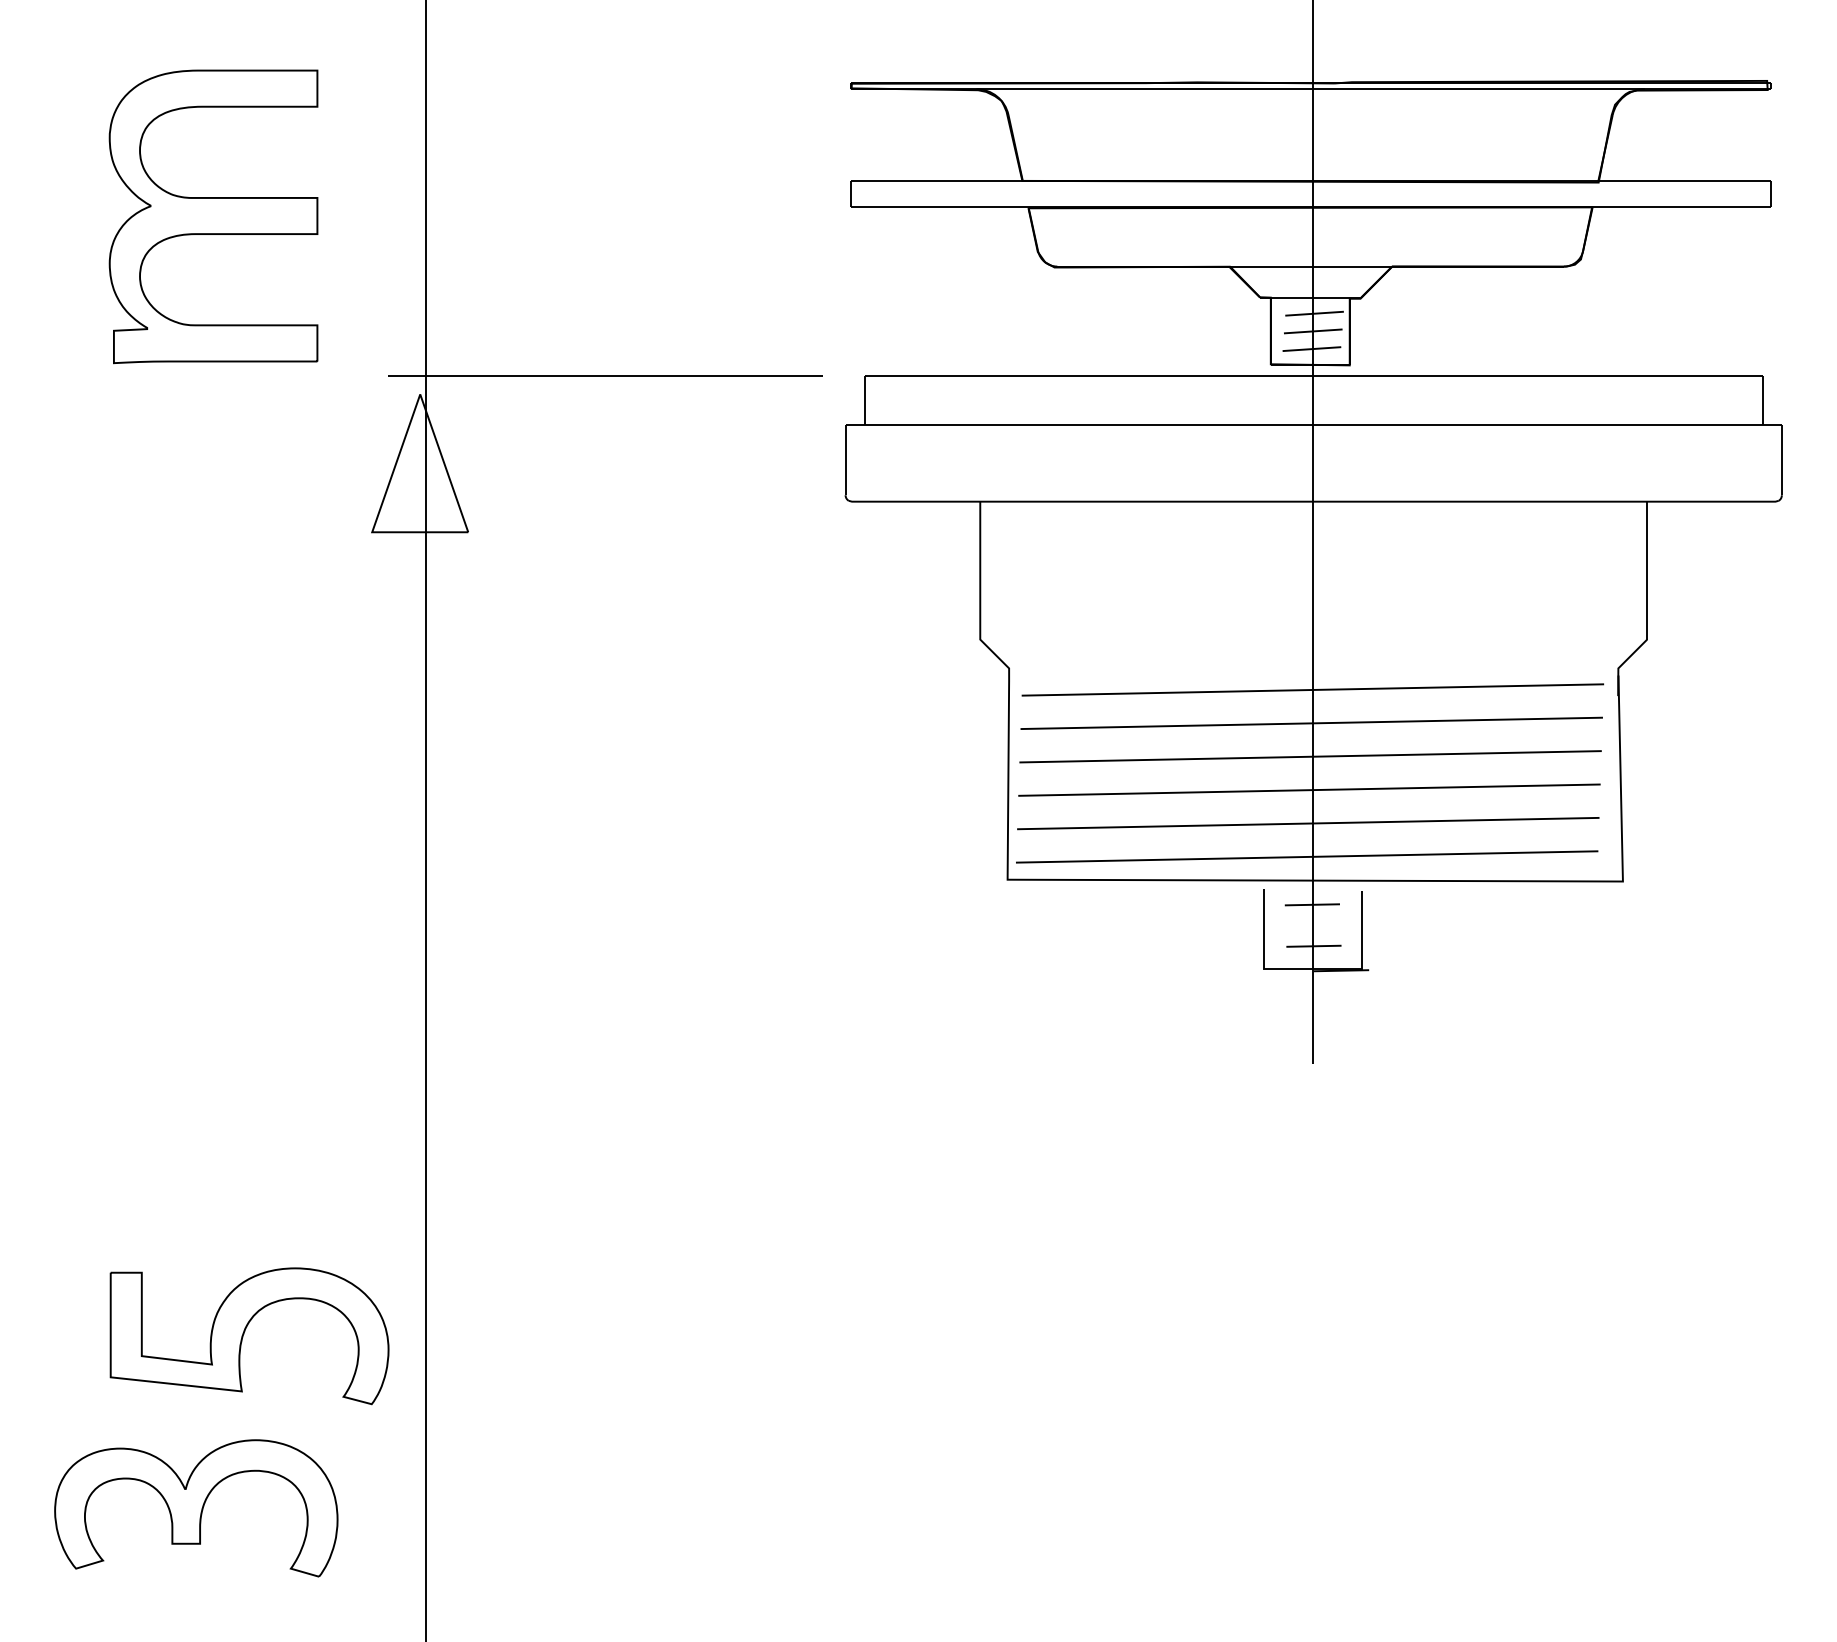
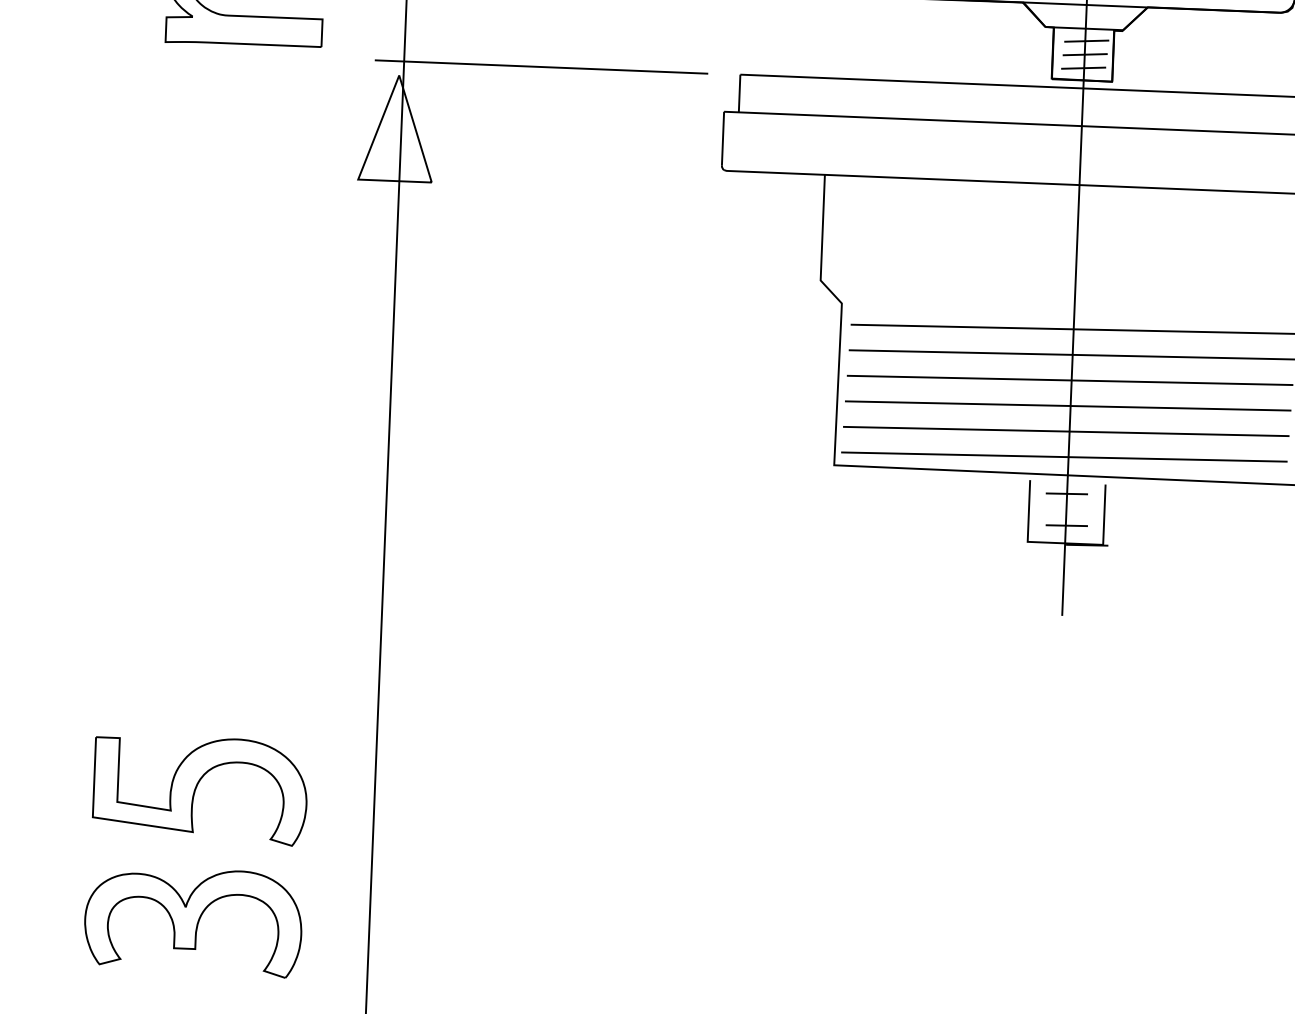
part: (249, 1336) -> (200, 790), moved

